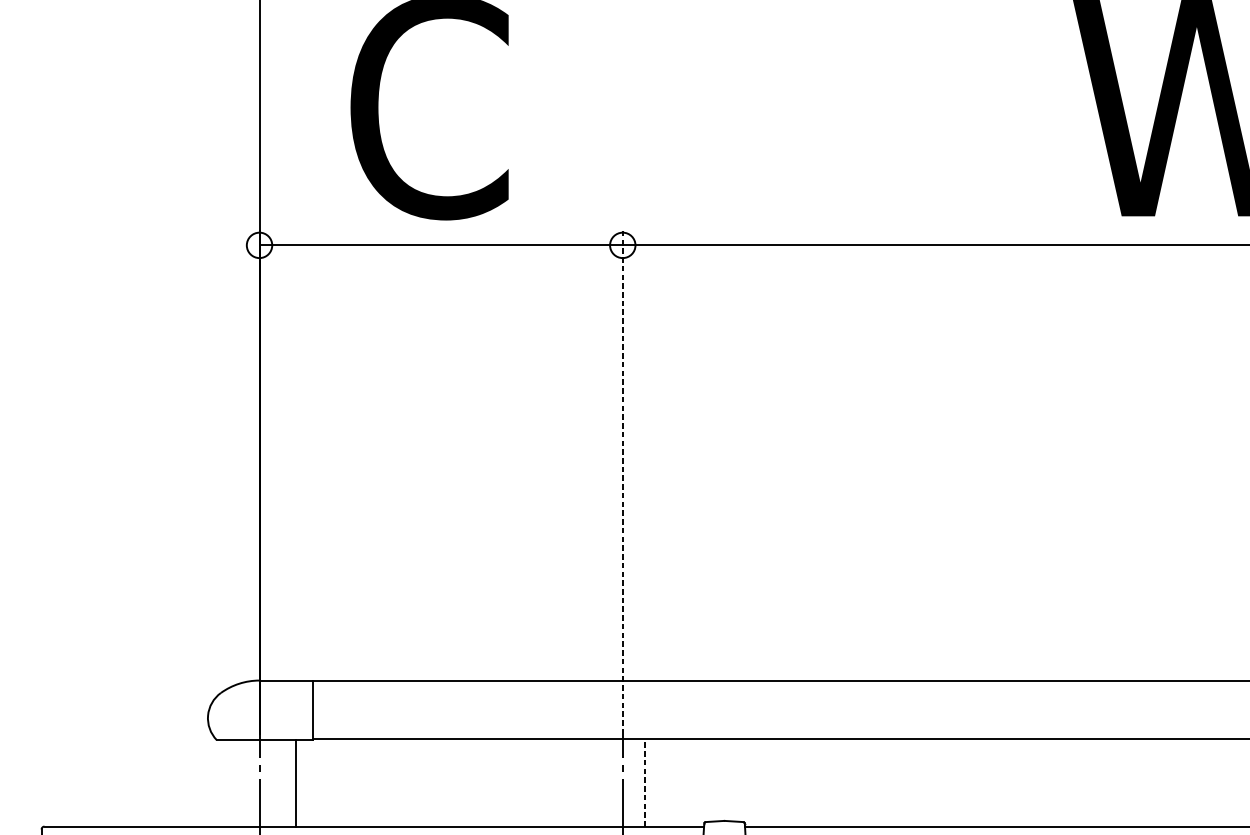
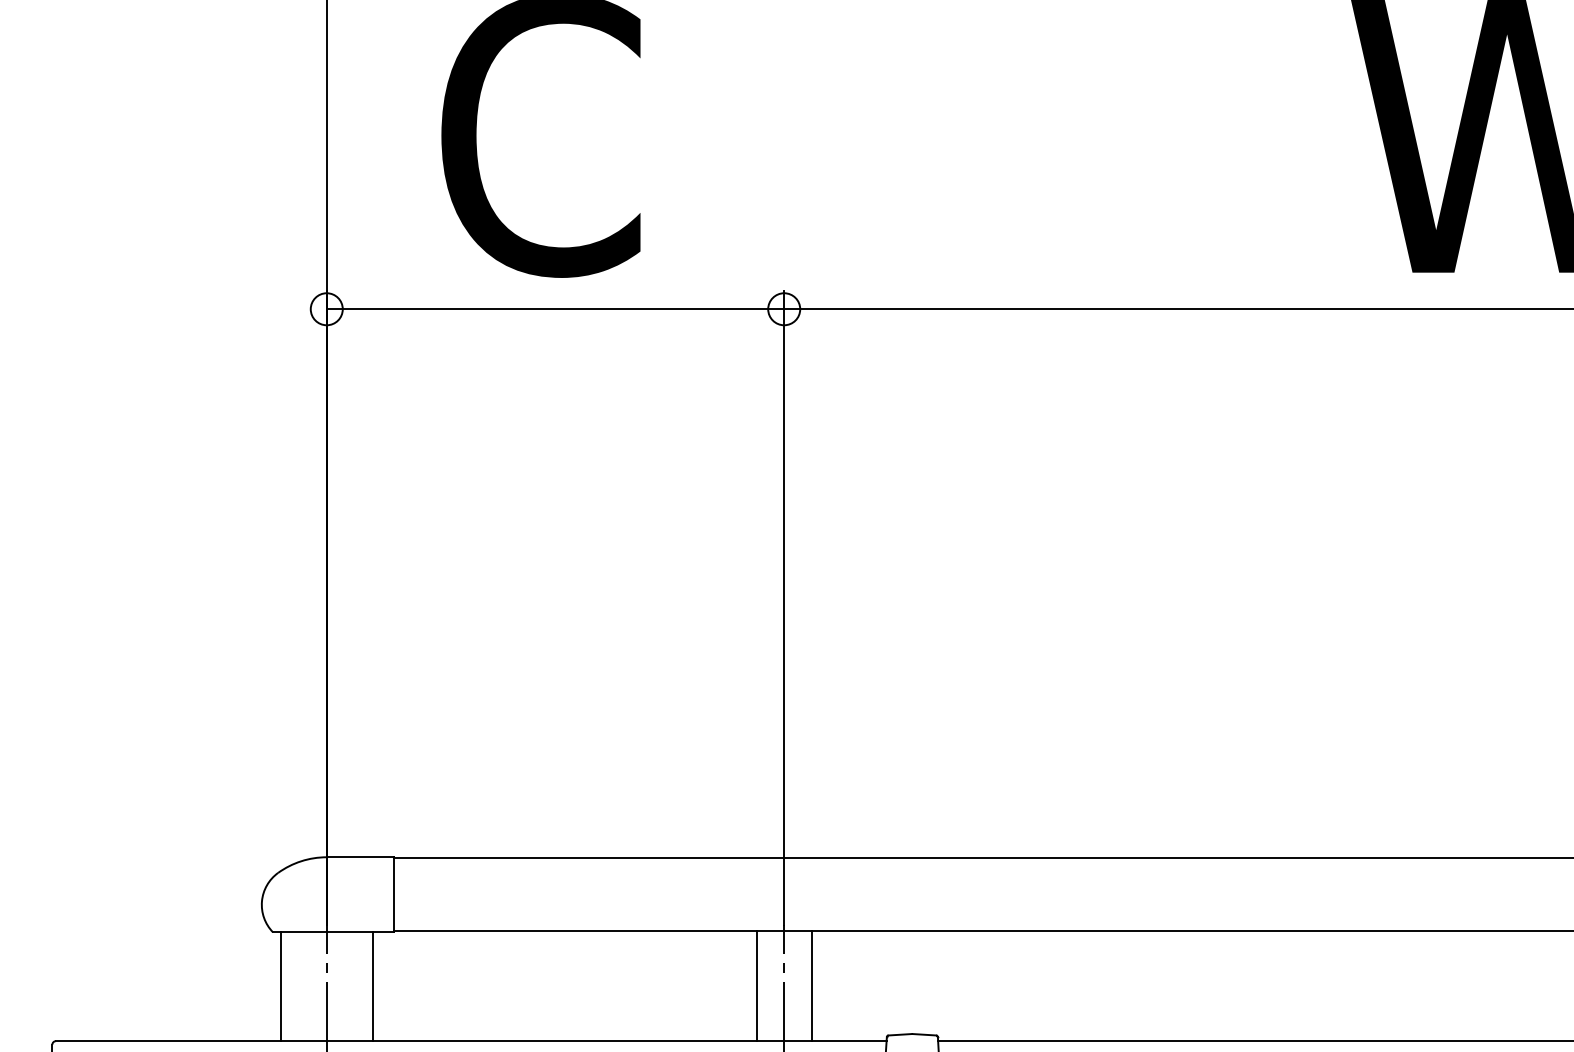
line: (623, 482) -> (784, 607), dashed -> solid
line: (223, 783) -> (281, 986), added
line: (600, 783) -> (756, 986), added
line: (644, 783) -> (811, 986), dashed -> solid

